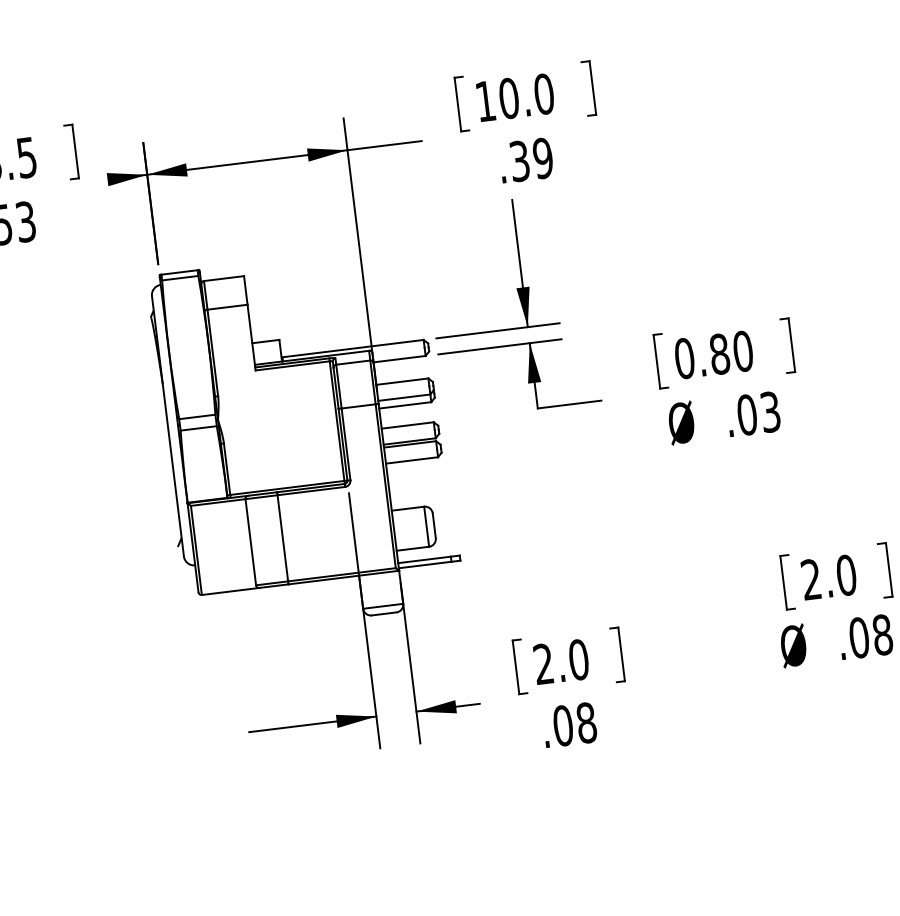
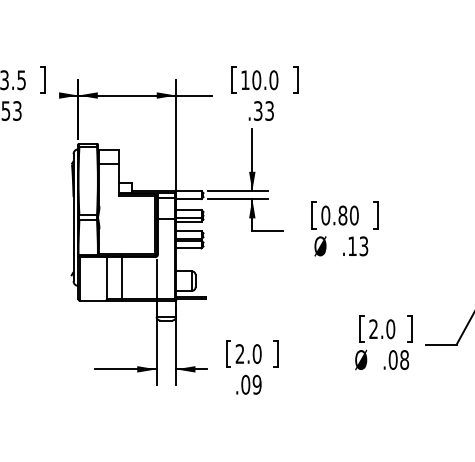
text: (542, 157) -> (269, 110), .39 -> .33
text: (747, 415) -> (352, 246), .03 -> .13
text: (585, 722) -> (256, 384), .08 -> .09

